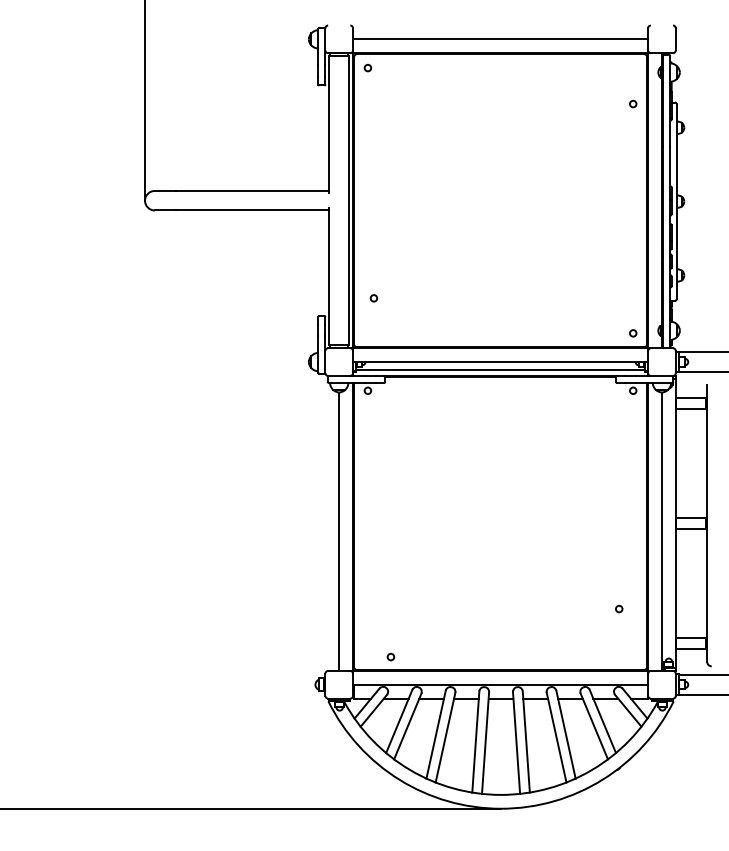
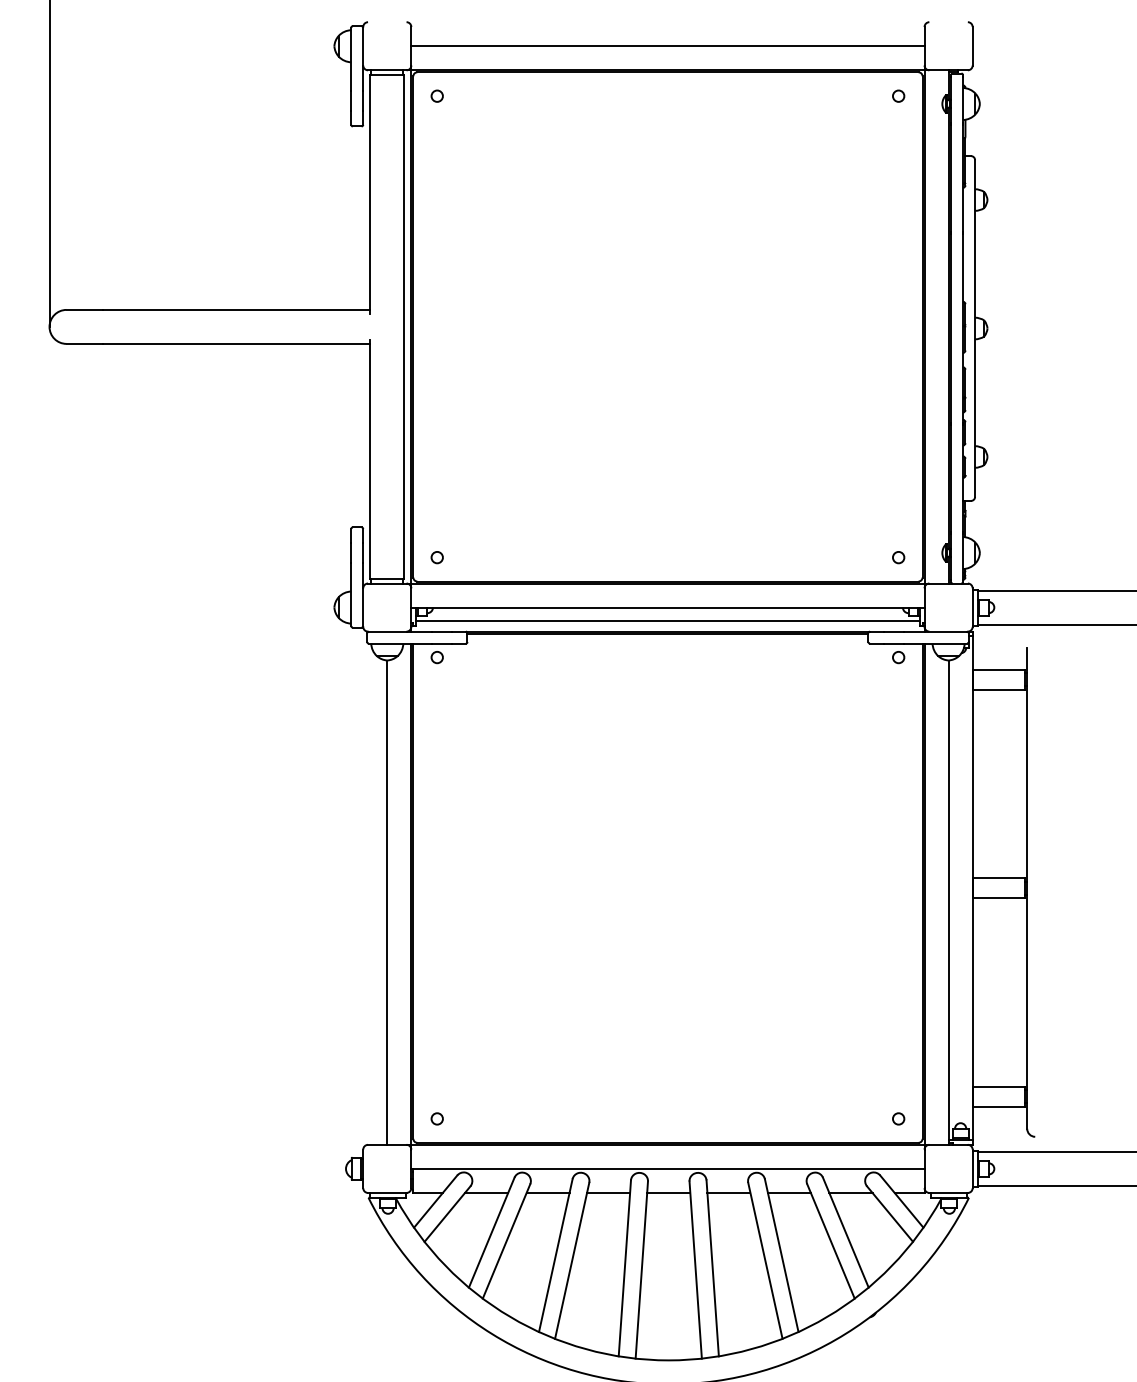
circle: (633, 103) -> (899, 95), moved
circle: (373, 298) -> (436, 557), moved
circle: (619, 608) -> (899, 1117), moved
circle: (390, 657) -> (436, 1119), moved

